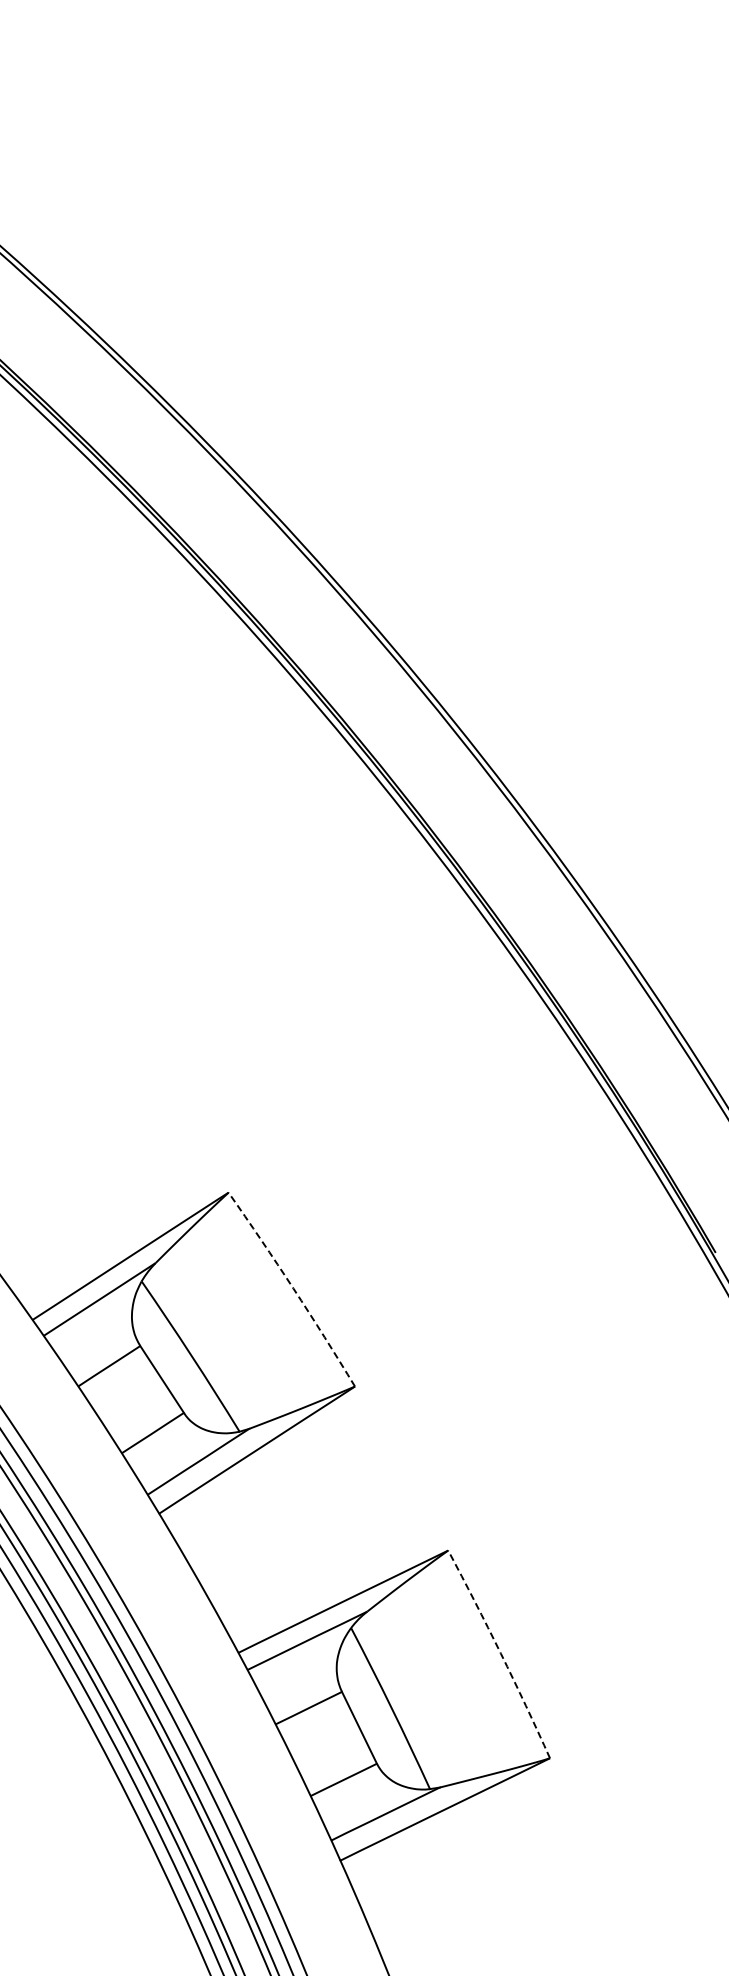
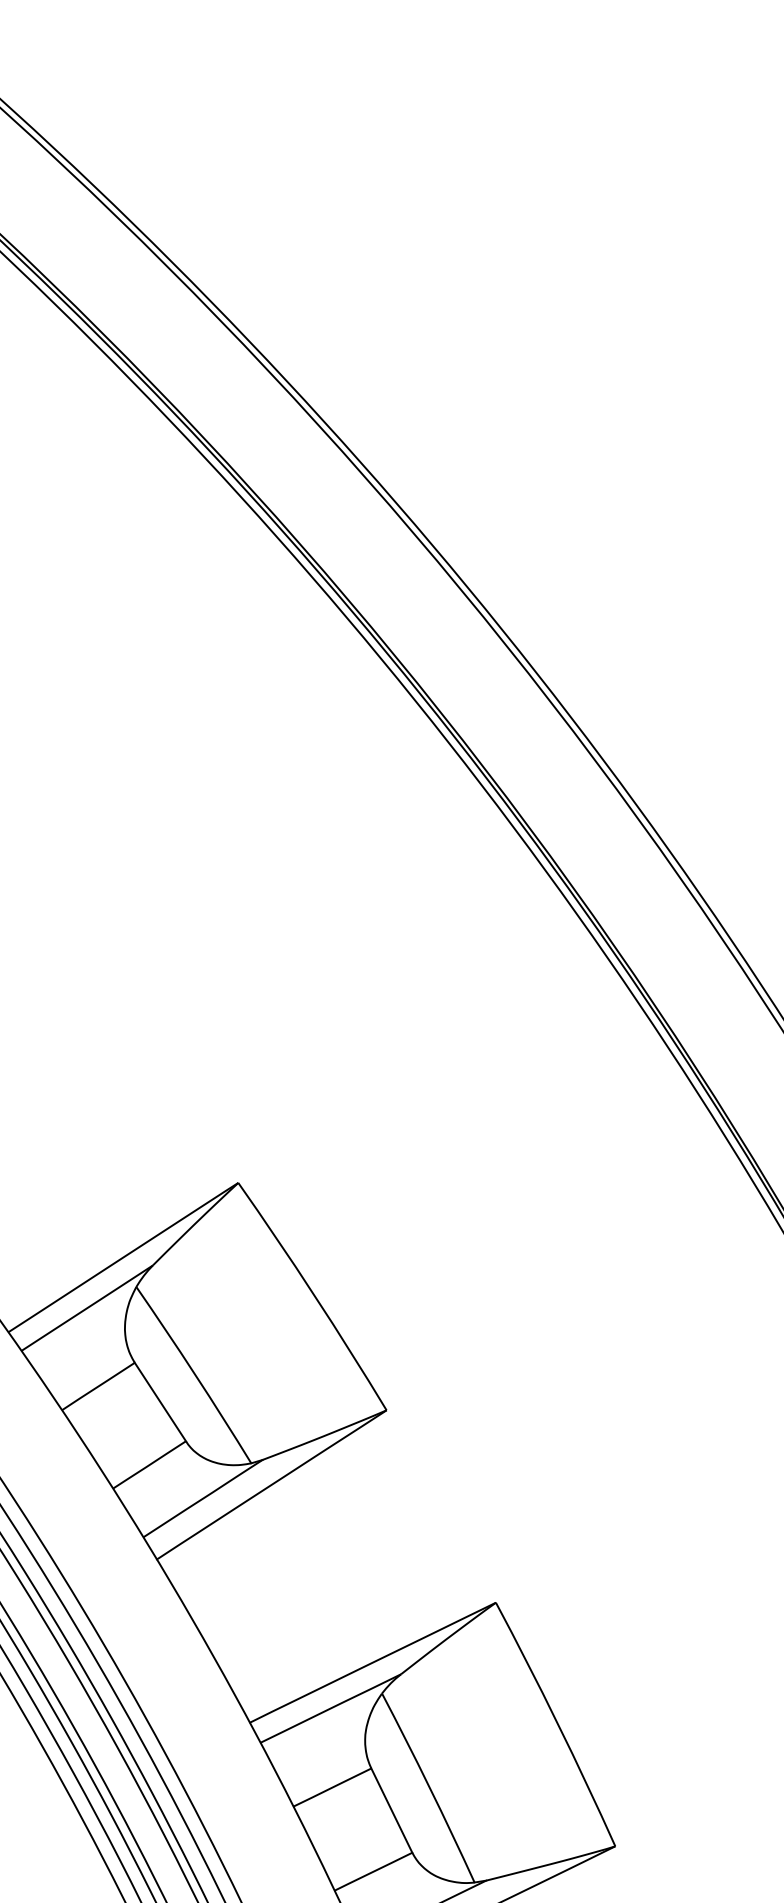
arc: (293, 1288) -> (314, 1295), dashed -> solid
arc: (500, 1653) -> (557, 1723), dashed -> solid

